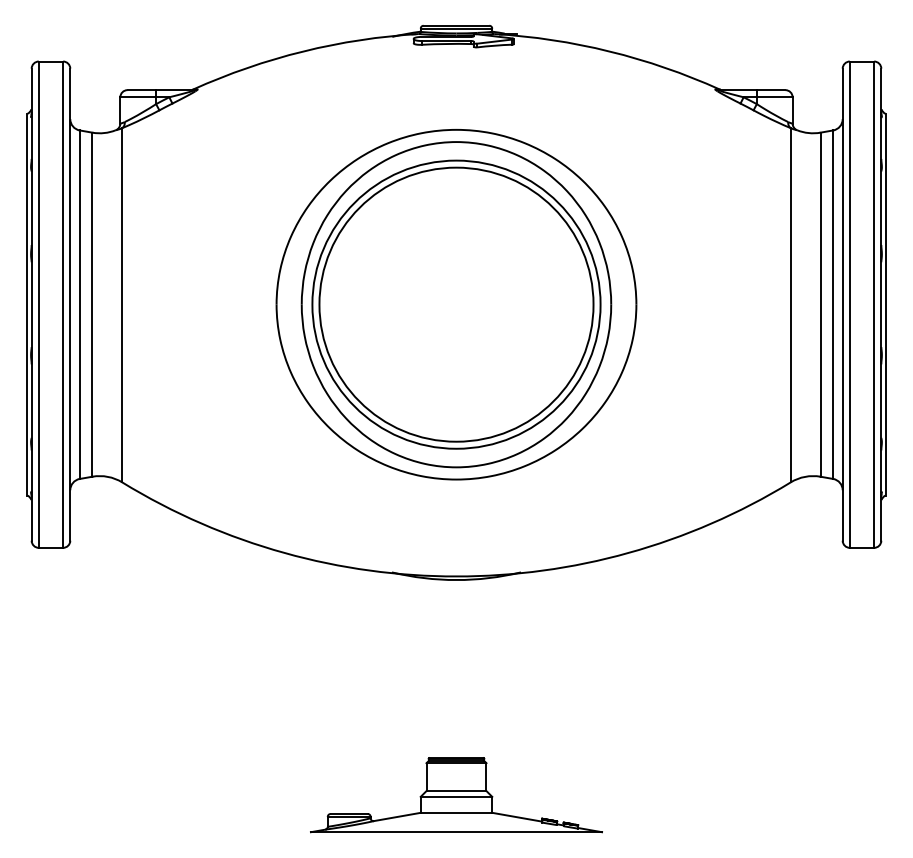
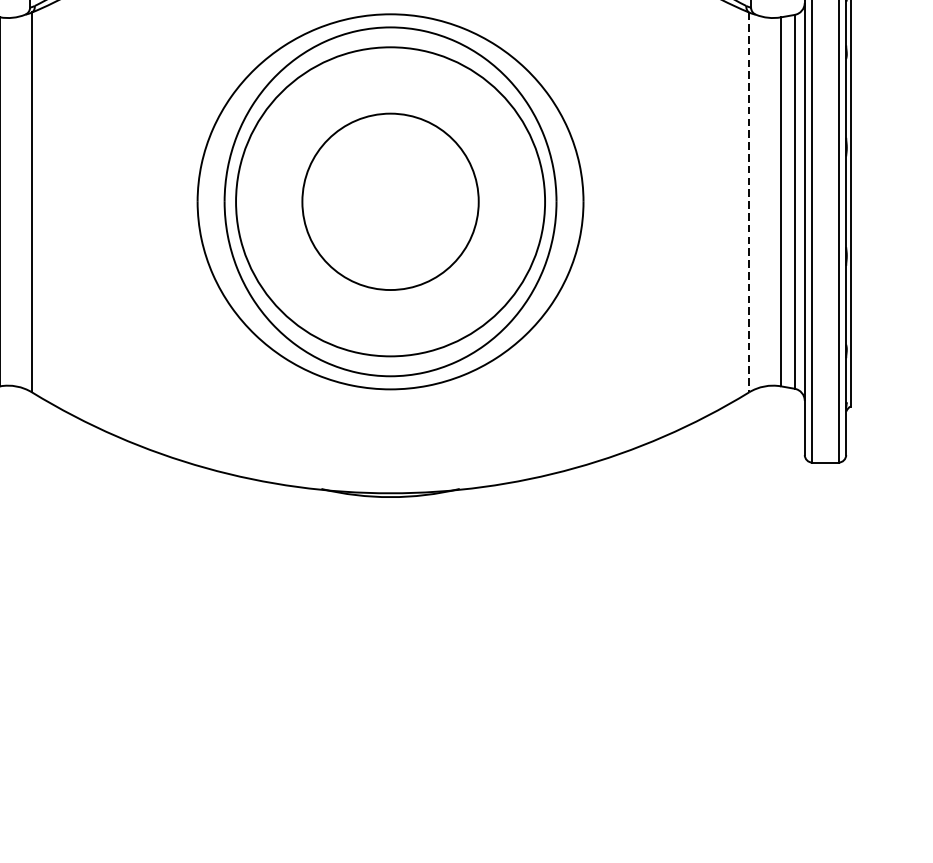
circle: (456, 304) -> (390, 201), size x0.6
line: (790, 305) -> (748, 202), solid -> dashed
part: (456, 795) -> (390, 728), removed

